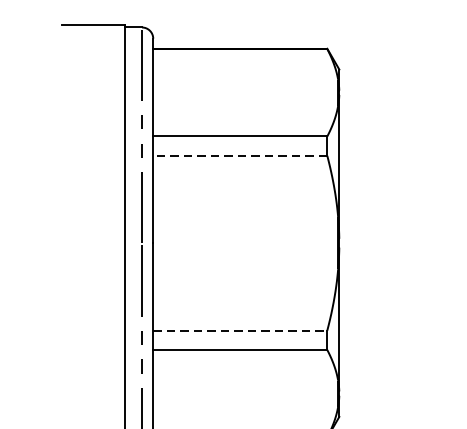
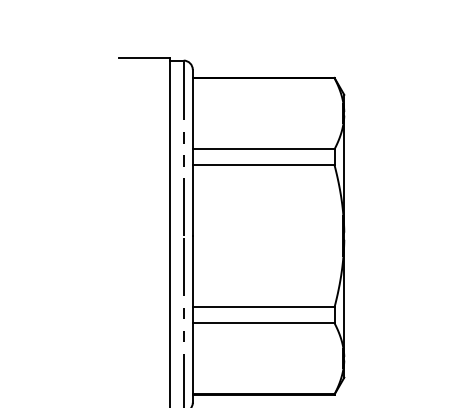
line: (240, 156) -> (263, 165), dashed -> solid
line: (240, 330) -> (263, 307), dashed -> solid

